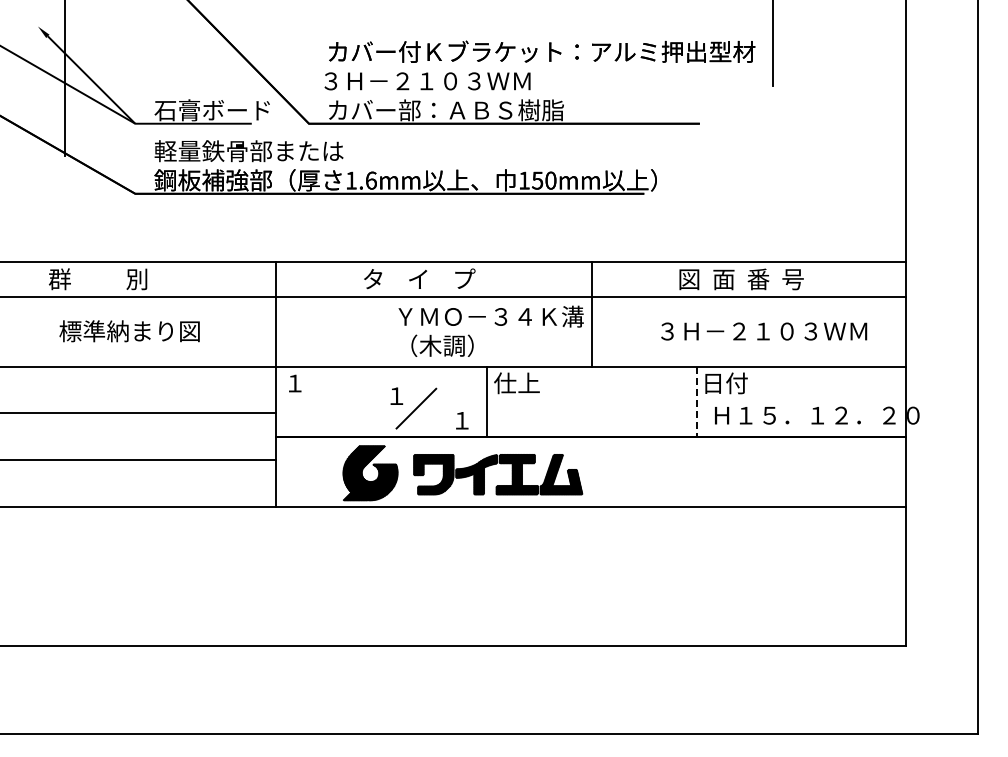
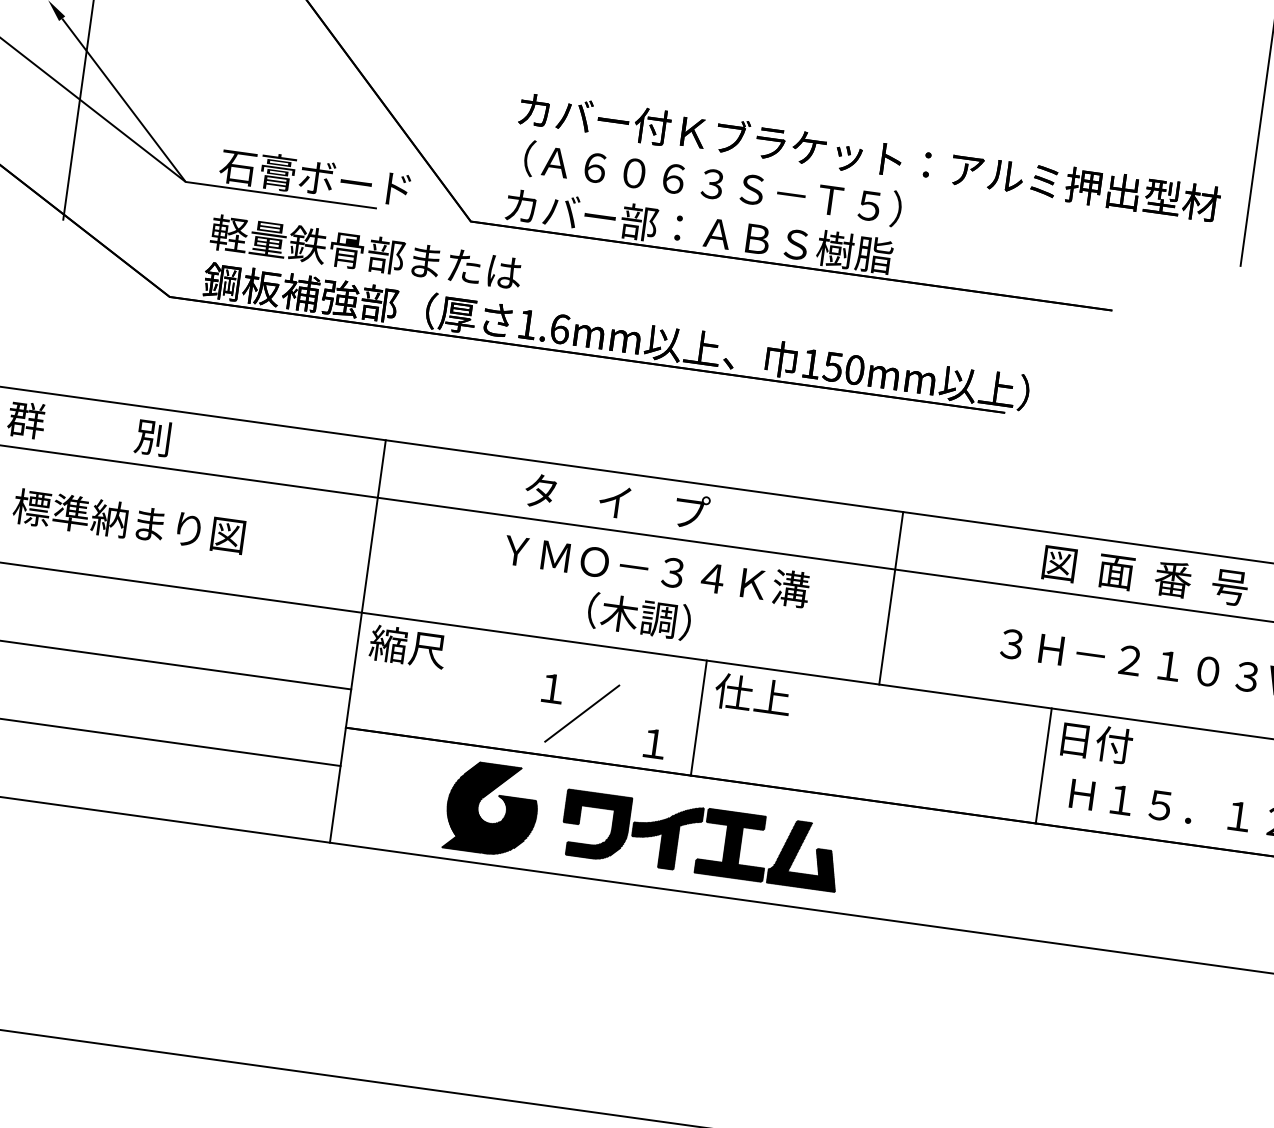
text: (444, 80) -> (703, 181), ３Ｈ－２１０３ＷＭ -> （Ａ６０６３Ｓ－Ｔ５）
text: (490, 316) -> (655, 569), moved
text: (306, 383) -> (407, 647), １ -> 縮尺
line: (696, 402) -> (1043, 767), dashed -> solid

